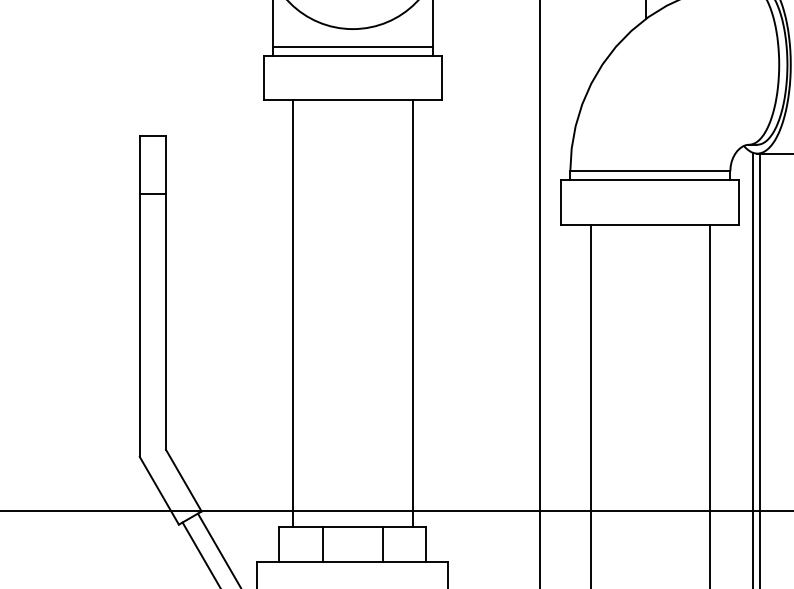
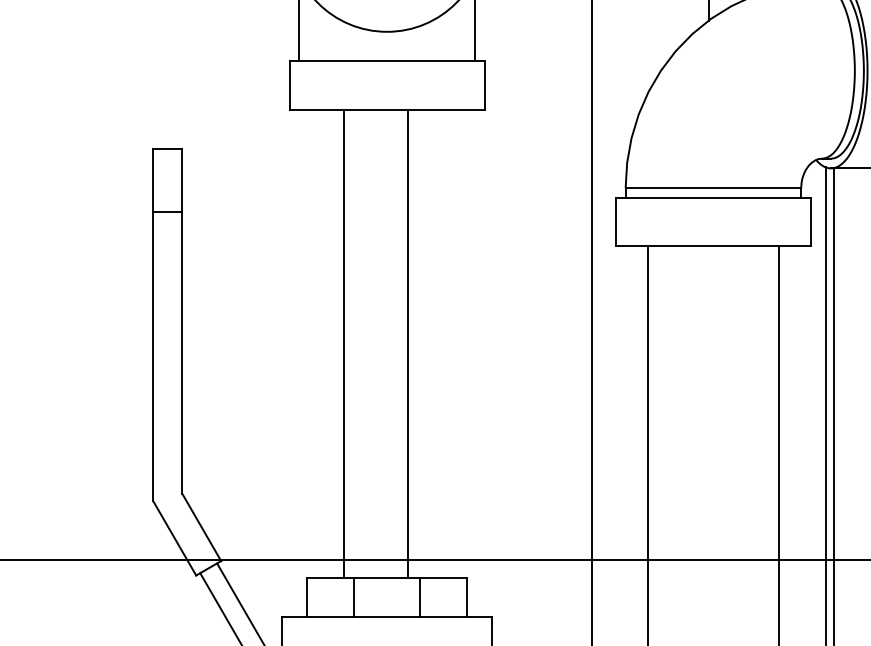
line: (352, 46) -> (386, 50), removed
line: (293, 313) -> (343, 343), moved
line: (412, 313) -> (407, 343), moved

